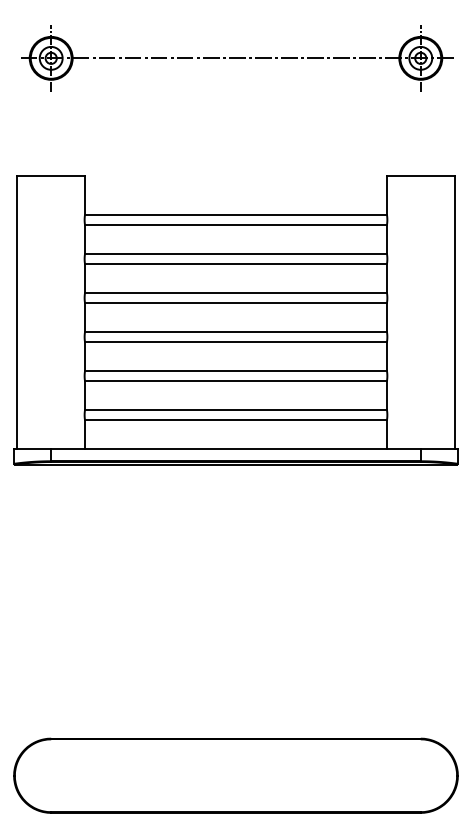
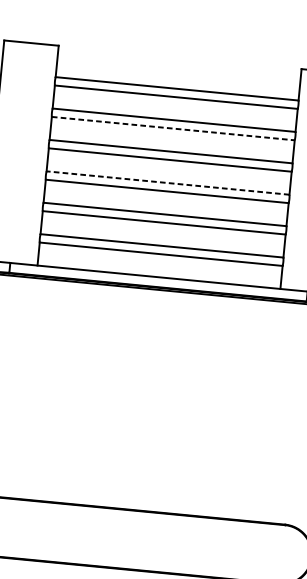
line: (236, 264) -> (173, 128), solid -> dashed
line: (236, 331) -> (168, 182), solid -> dashed

